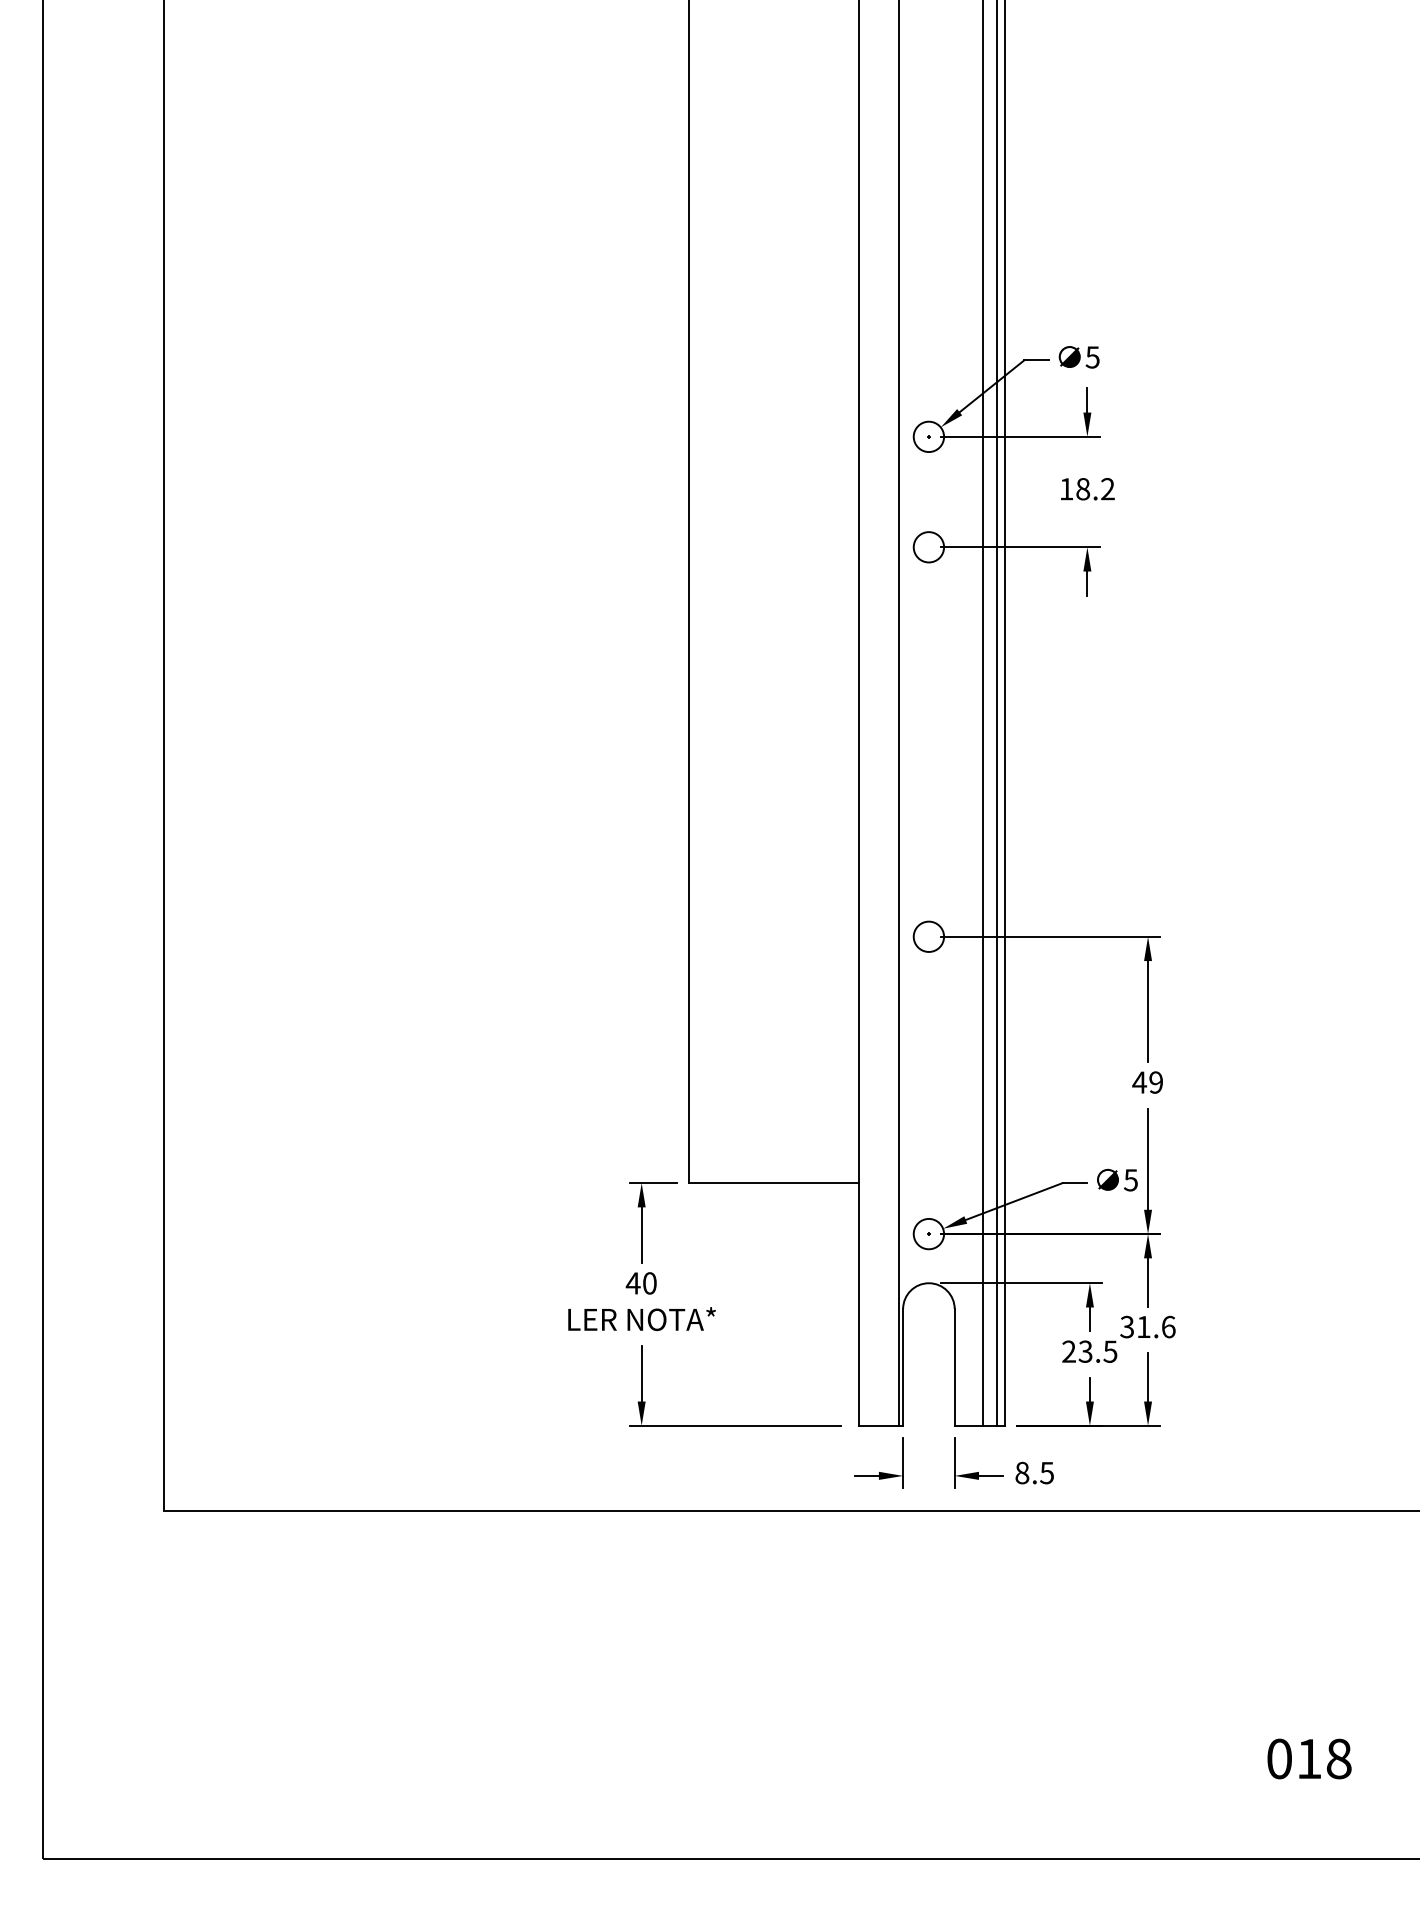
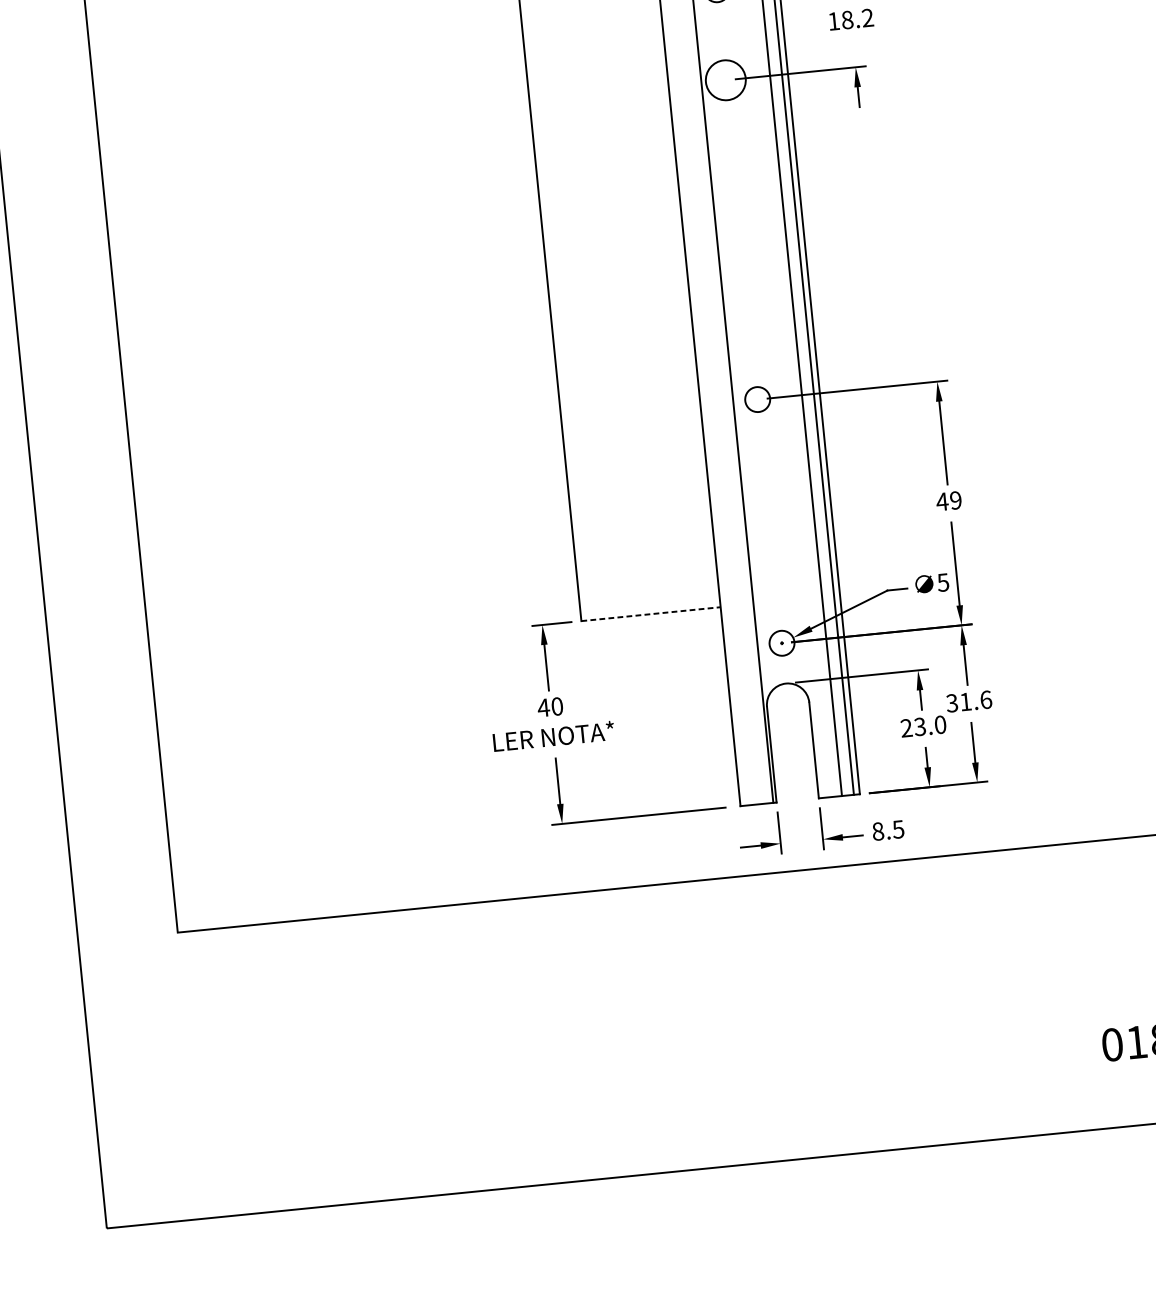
circle: (928, 547) -> (725, 80), size x1.6
line: (774, 1183) -> (651, 614), solid -> dashed
text: (1110, 1351) -> (940, 724), 23.5 -> 23.0

